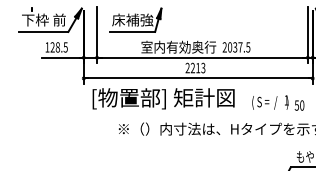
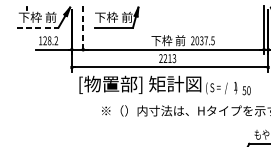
text: (132, 19) -> (113, 16), 床補強 -> 下枠 前
line: (44, 31) -> (38, 27), solid -> dashed
line: (97, 35) -> (83, 30), solid -> dashed
text: (178, 46) -> (153, 40), 室内有効奥行 -> 下枠 前
text: (65, 47) -> (56, 40), 128.5 -> 128.2
text: (278, 102) -> (228, 88), moved

